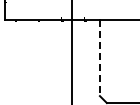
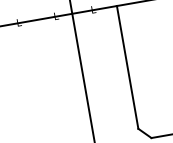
line: (99, 58) -> (127, 68), dashed -> solid

